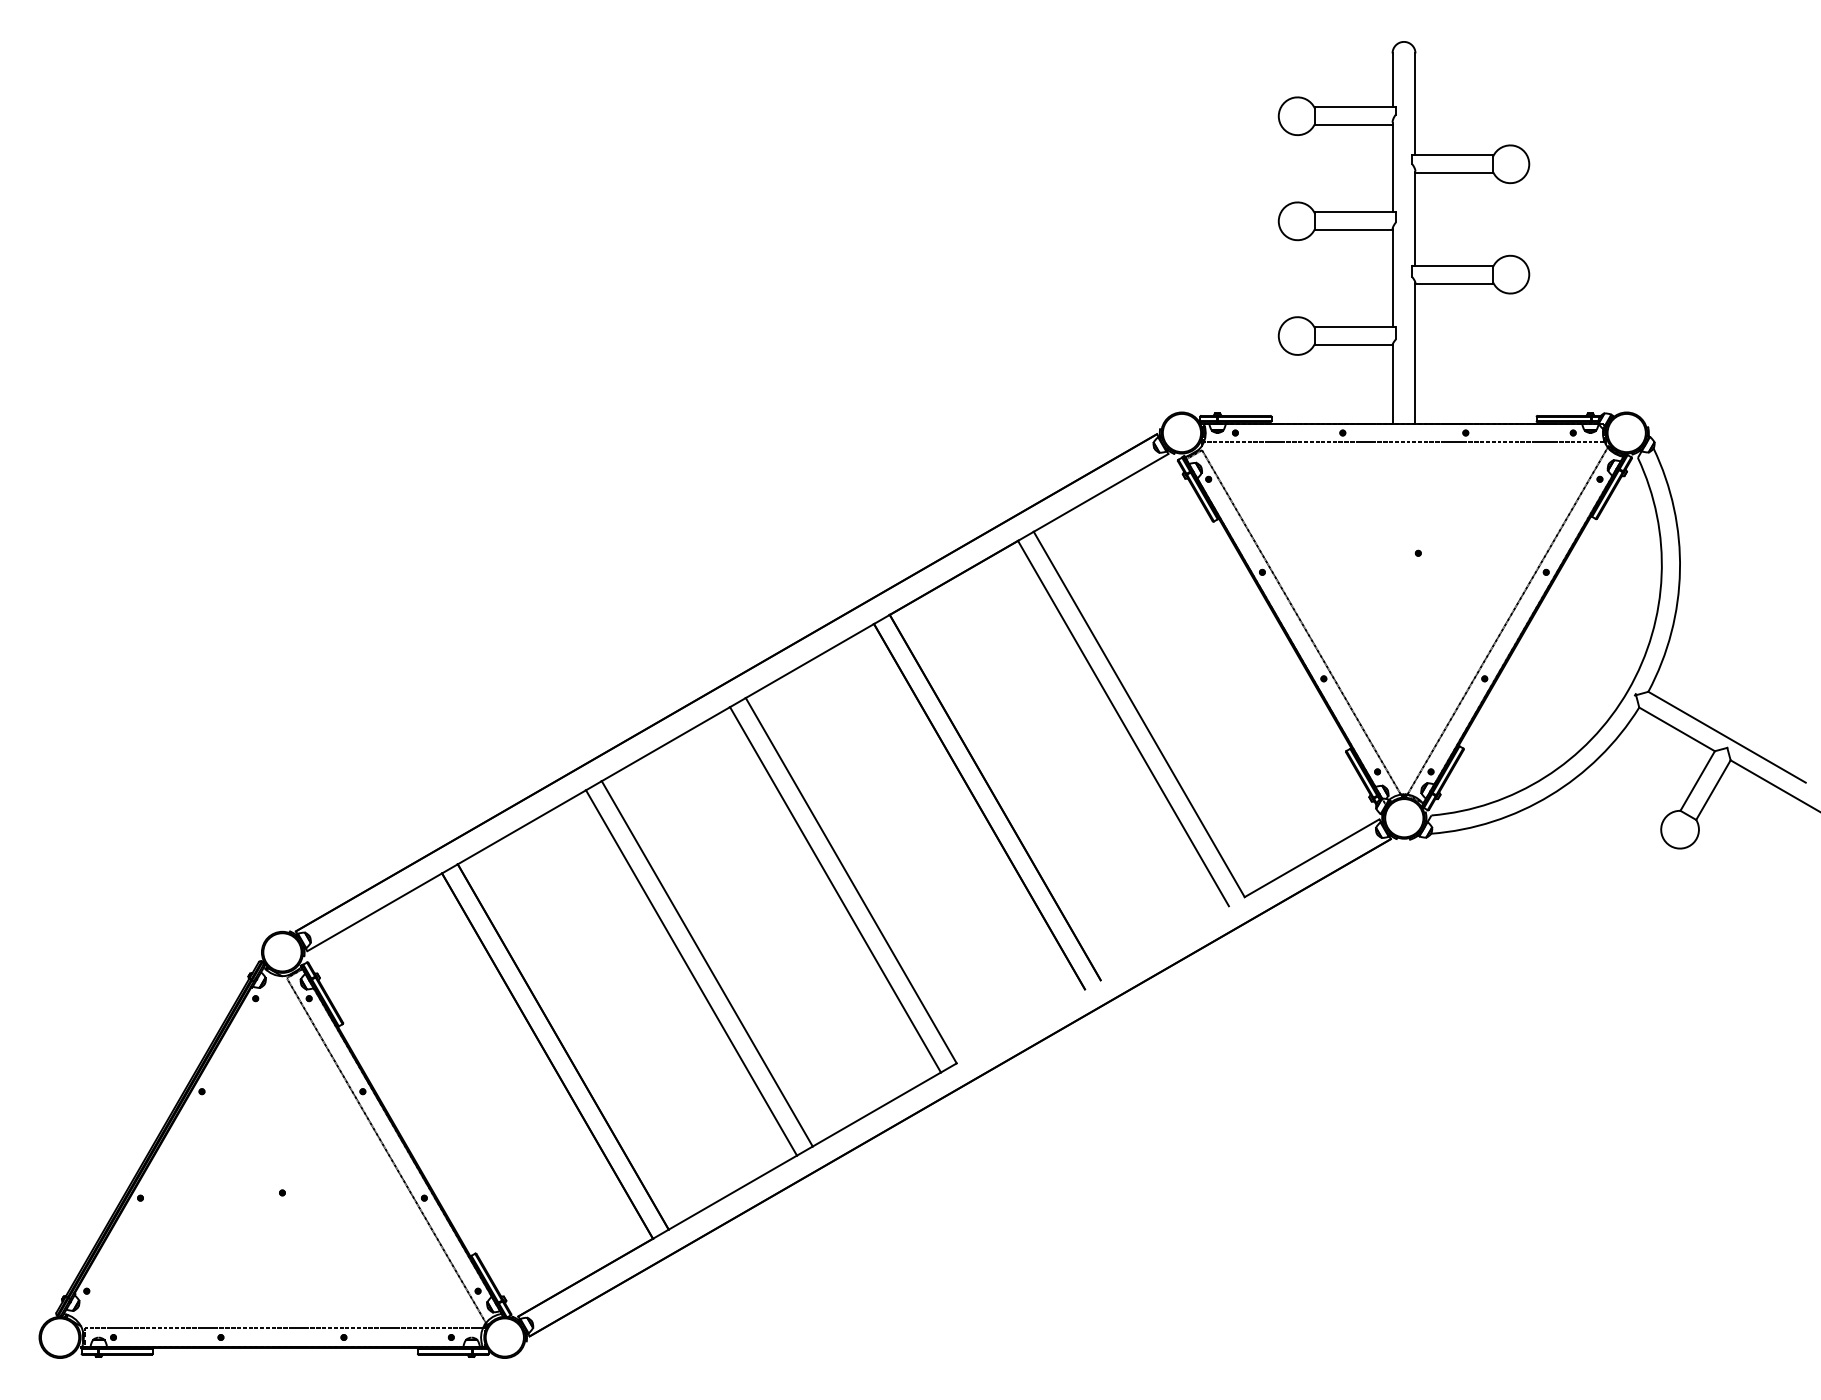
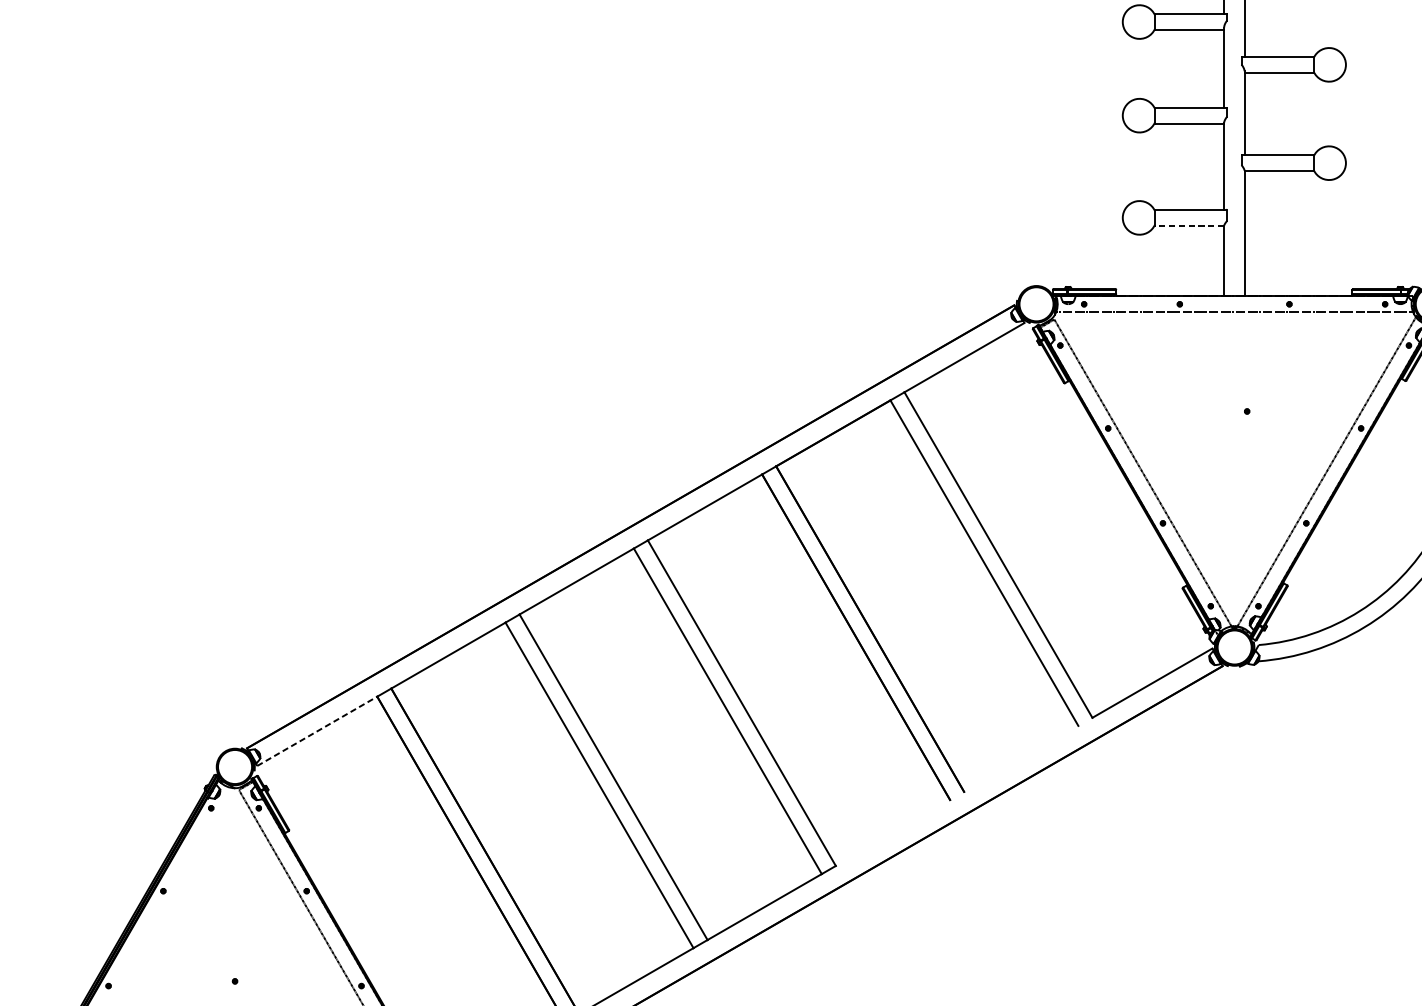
line: (1353, 345) -> (1189, 226), solid -> dashed
line: (374, 912) -> (317, 731), solid -> dashed

